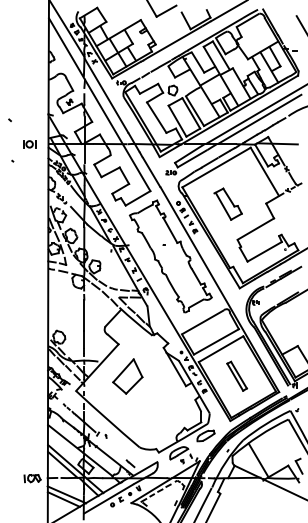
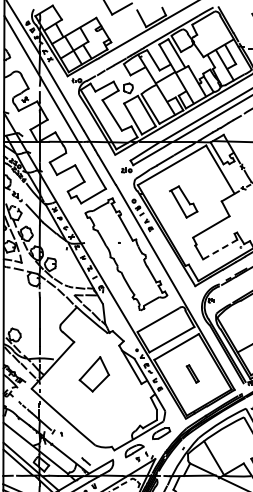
line: (264, 251) -> (220, 249), solid -> dashed
part: (237, 375) -> (193, 373), size x0.6
part: (127, 376) -> (94, 374), moved

